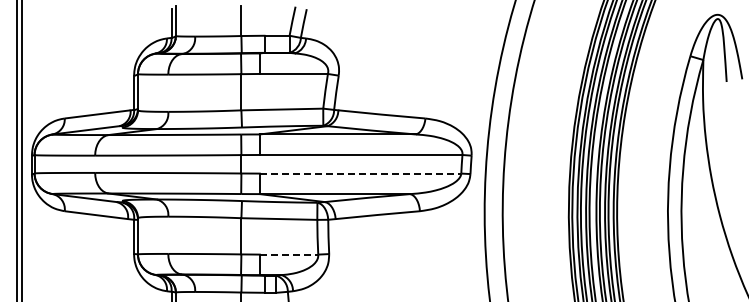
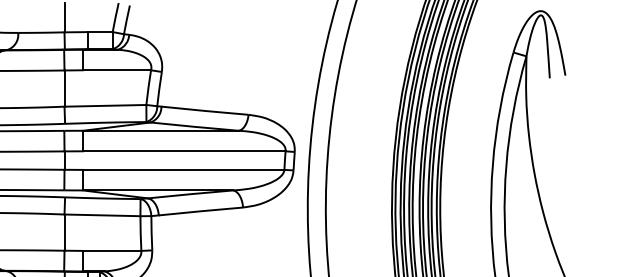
line: (360, 173) -> (183, 169), dashed -> solid
line: (289, 254) -> (112, 250), dashed -> solid

